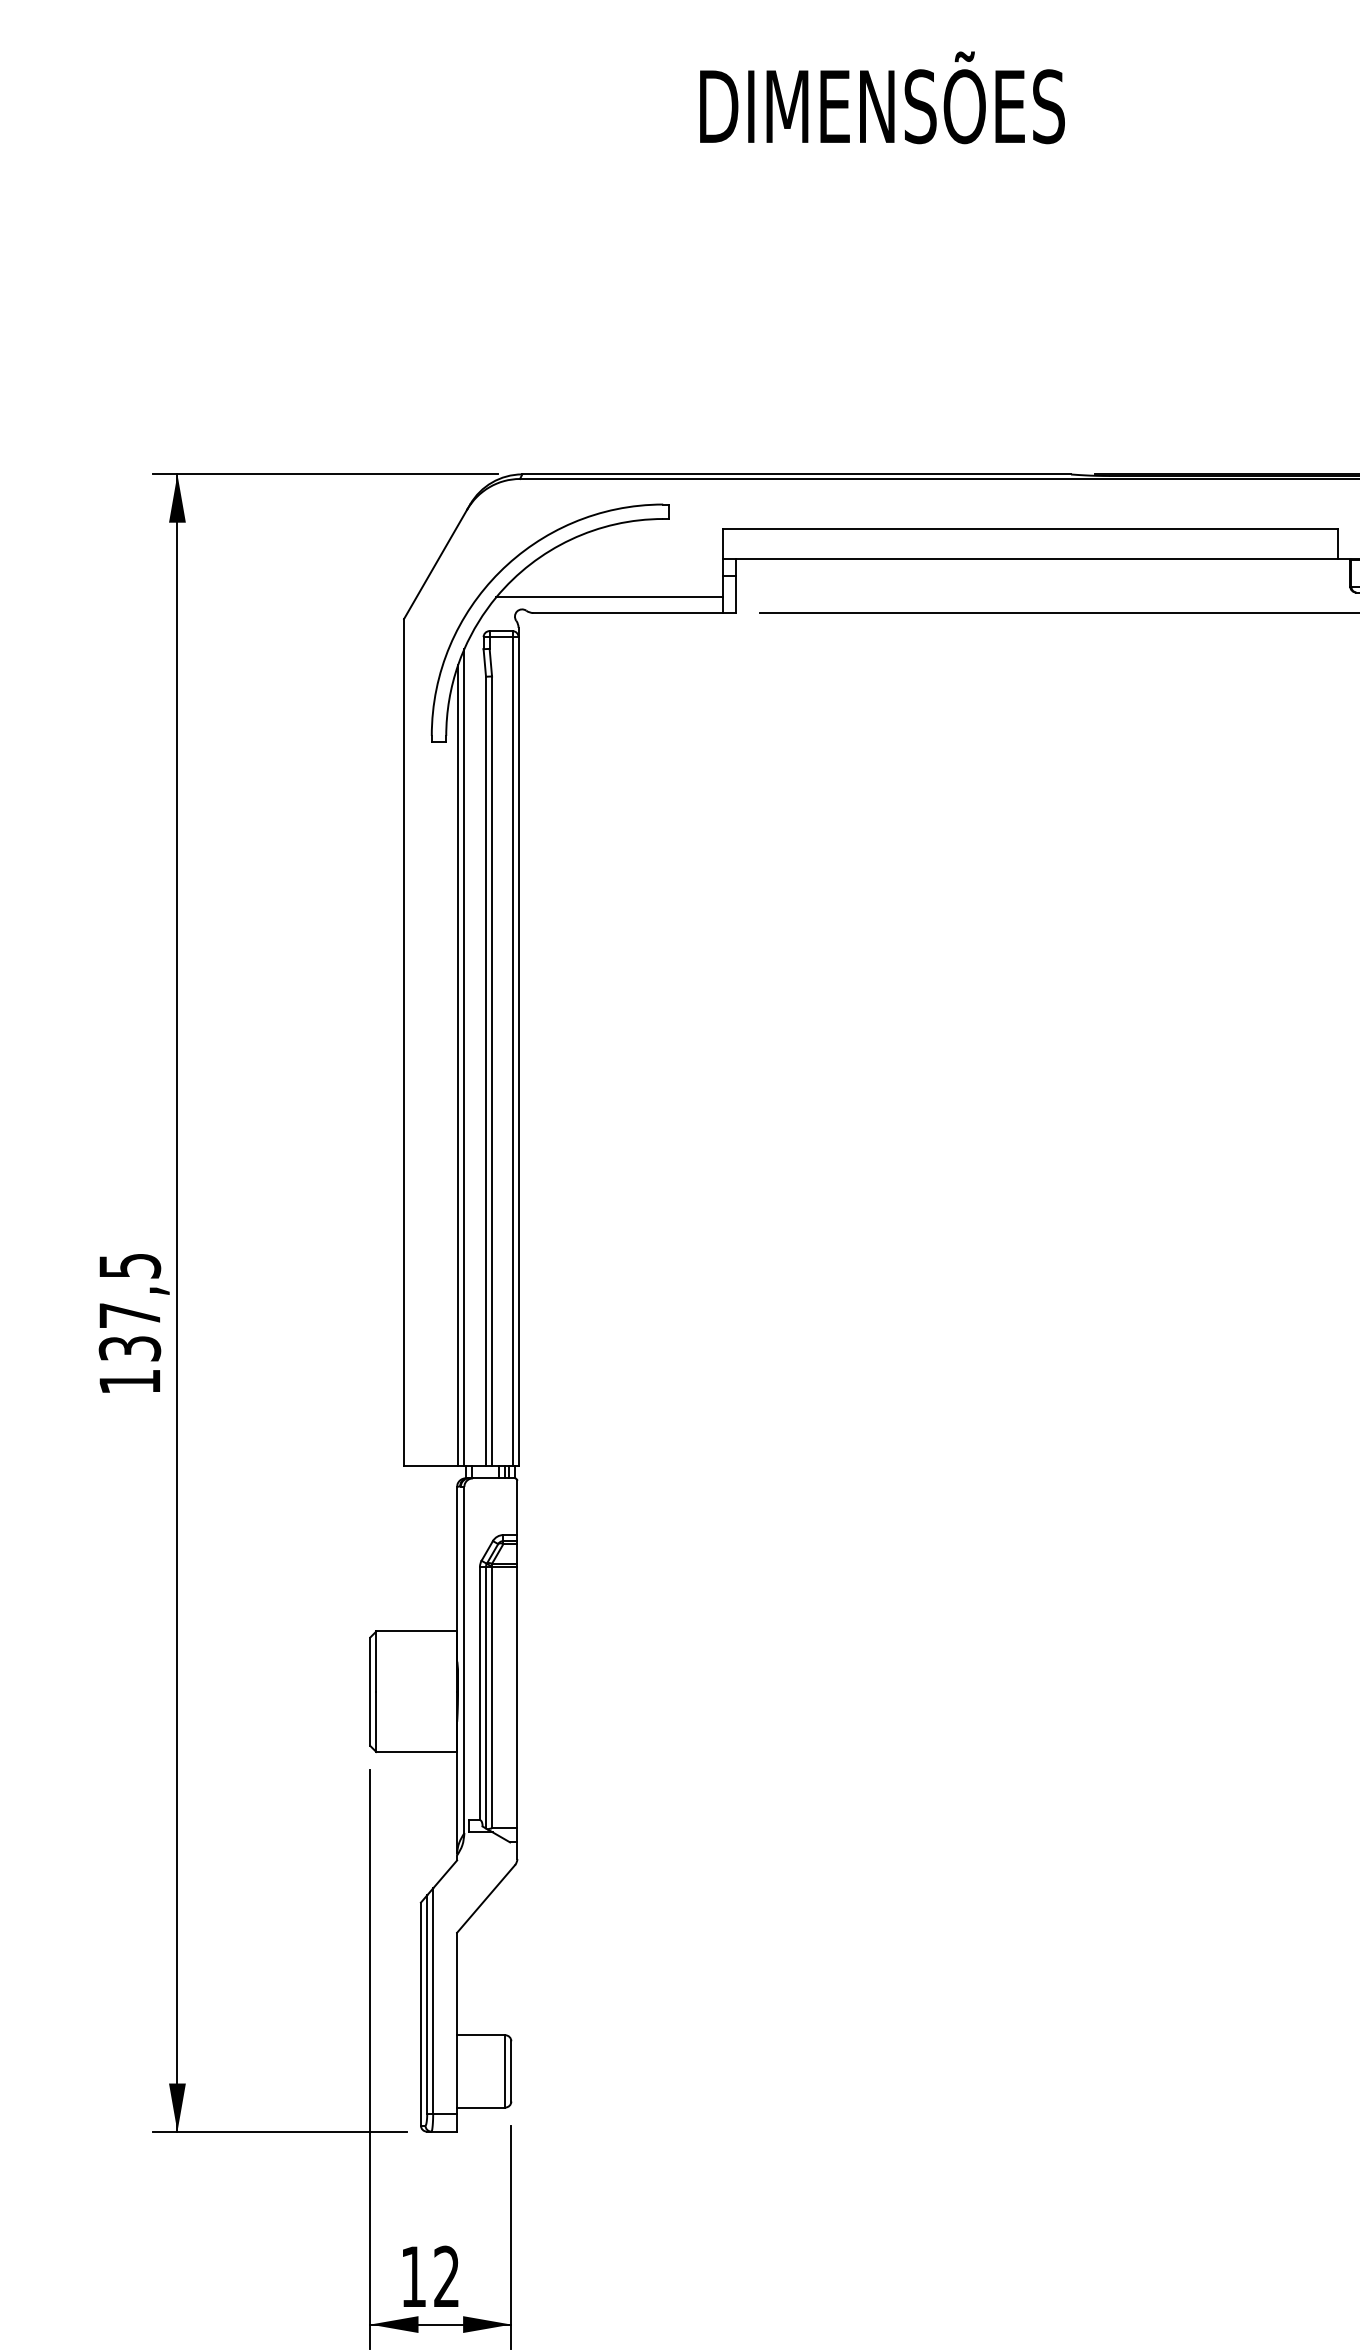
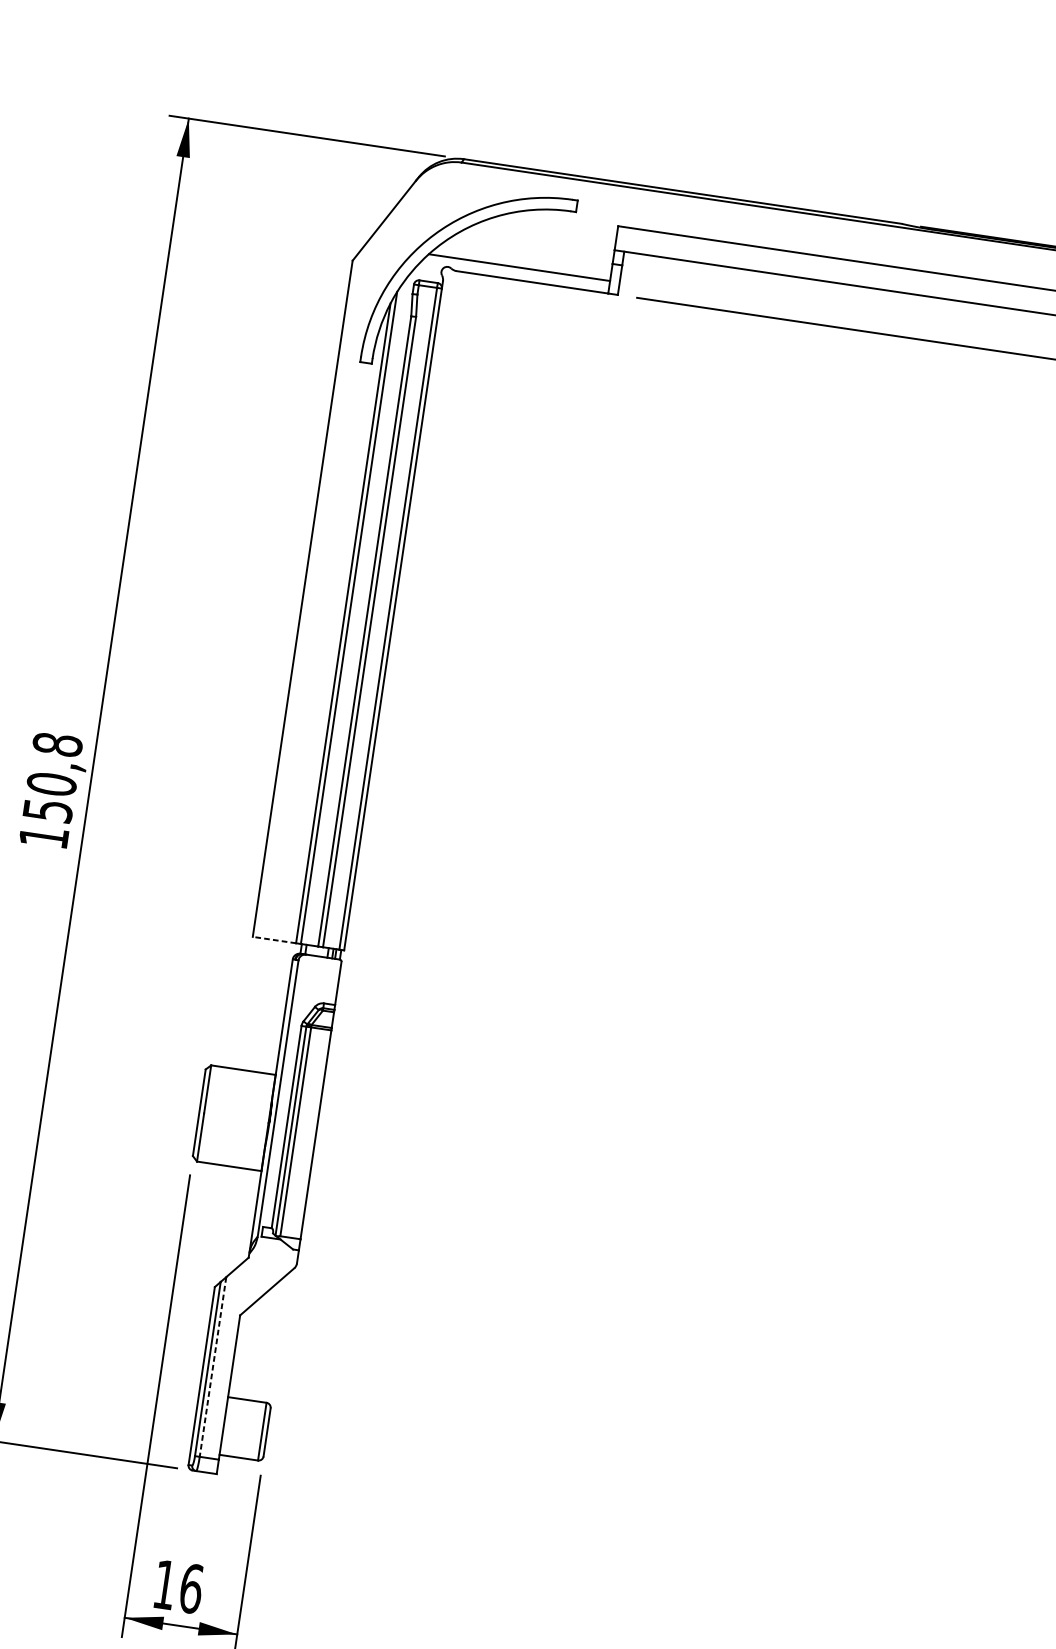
text: (129, 1307) -> (52, 777), 137,5 -> 150,8
line: (430, 1466) -> (273, 940), solid -> dashed
line: (433, 2000) -> (213, 1366), solid -> dashed
text: (447, 2276) -> (192, 1588), 12 -> 16

